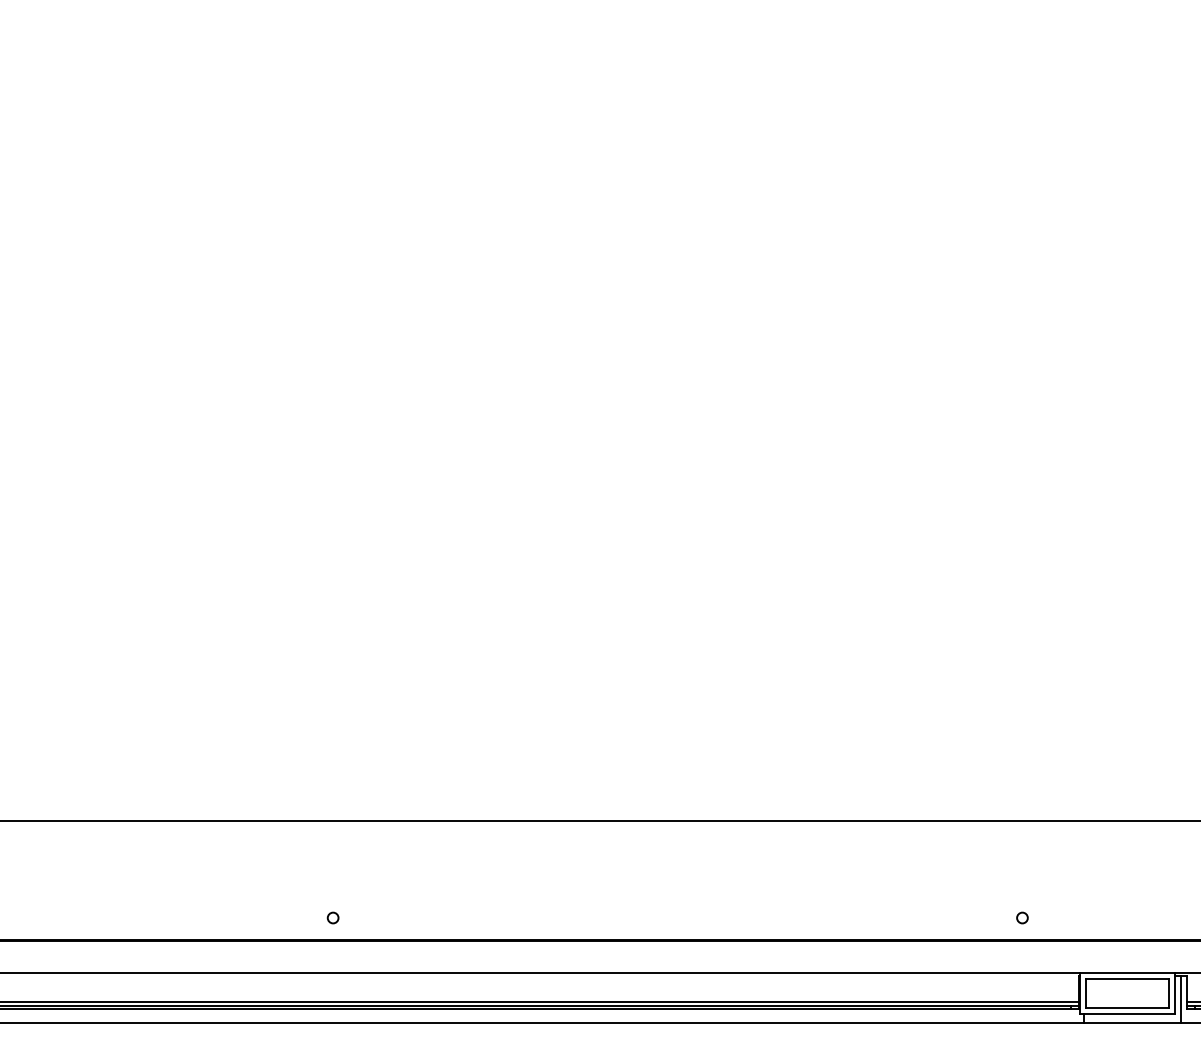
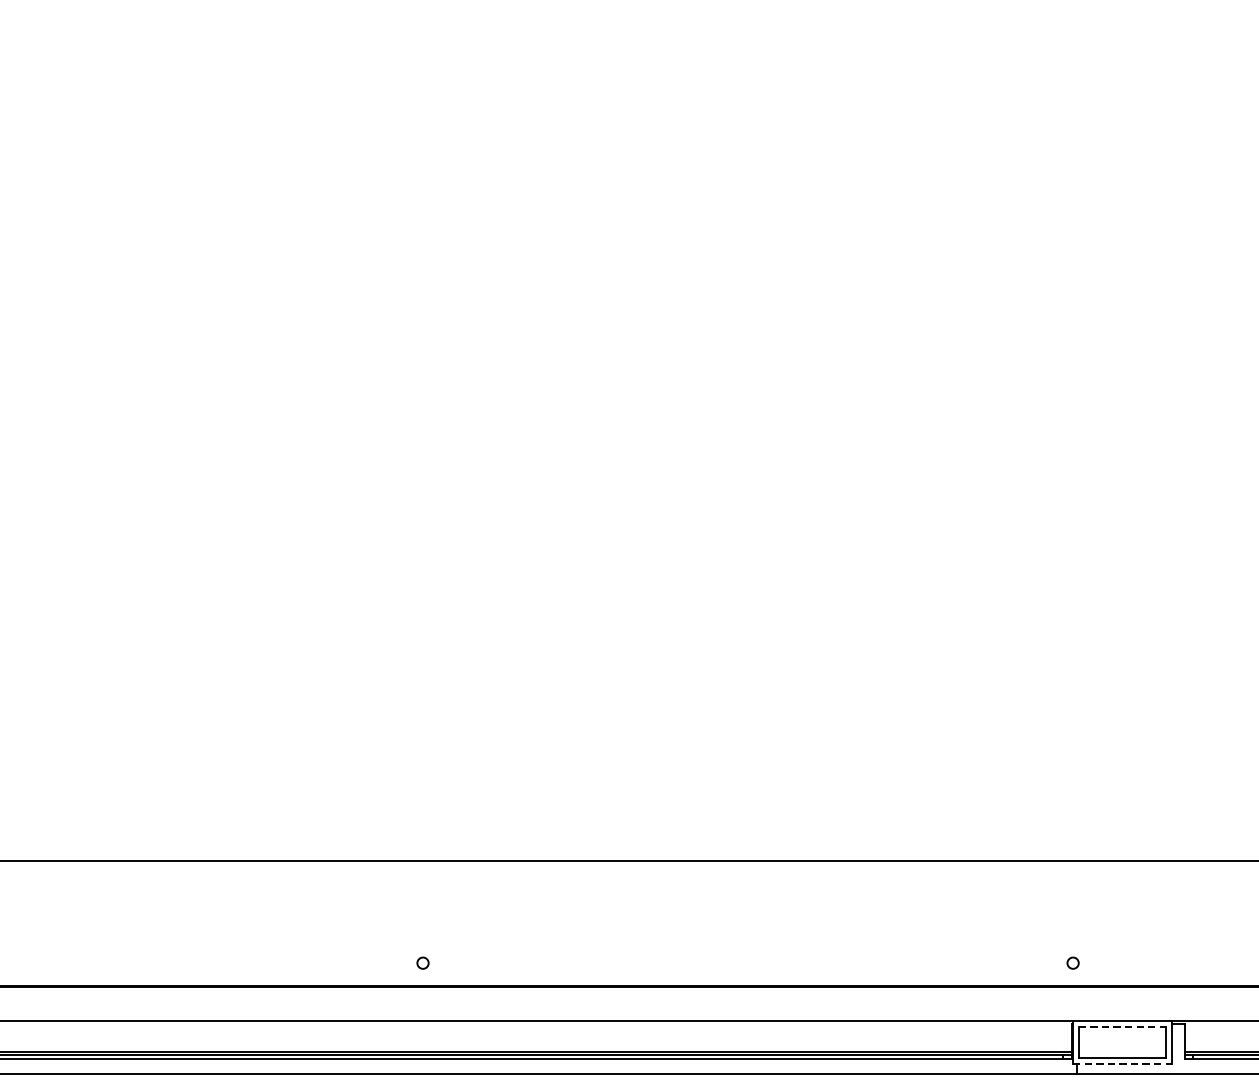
circle: (332, 917) -> (422, 962), moved
circle: (1022, 917) -> (1073, 962), moved
line: (1127, 978) -> (1122, 1026), solid -> dashed
line: (1181, 999) -> (1179, 1048), removed
line: (1127, 1013) -> (1122, 1063), solid -> dashed

